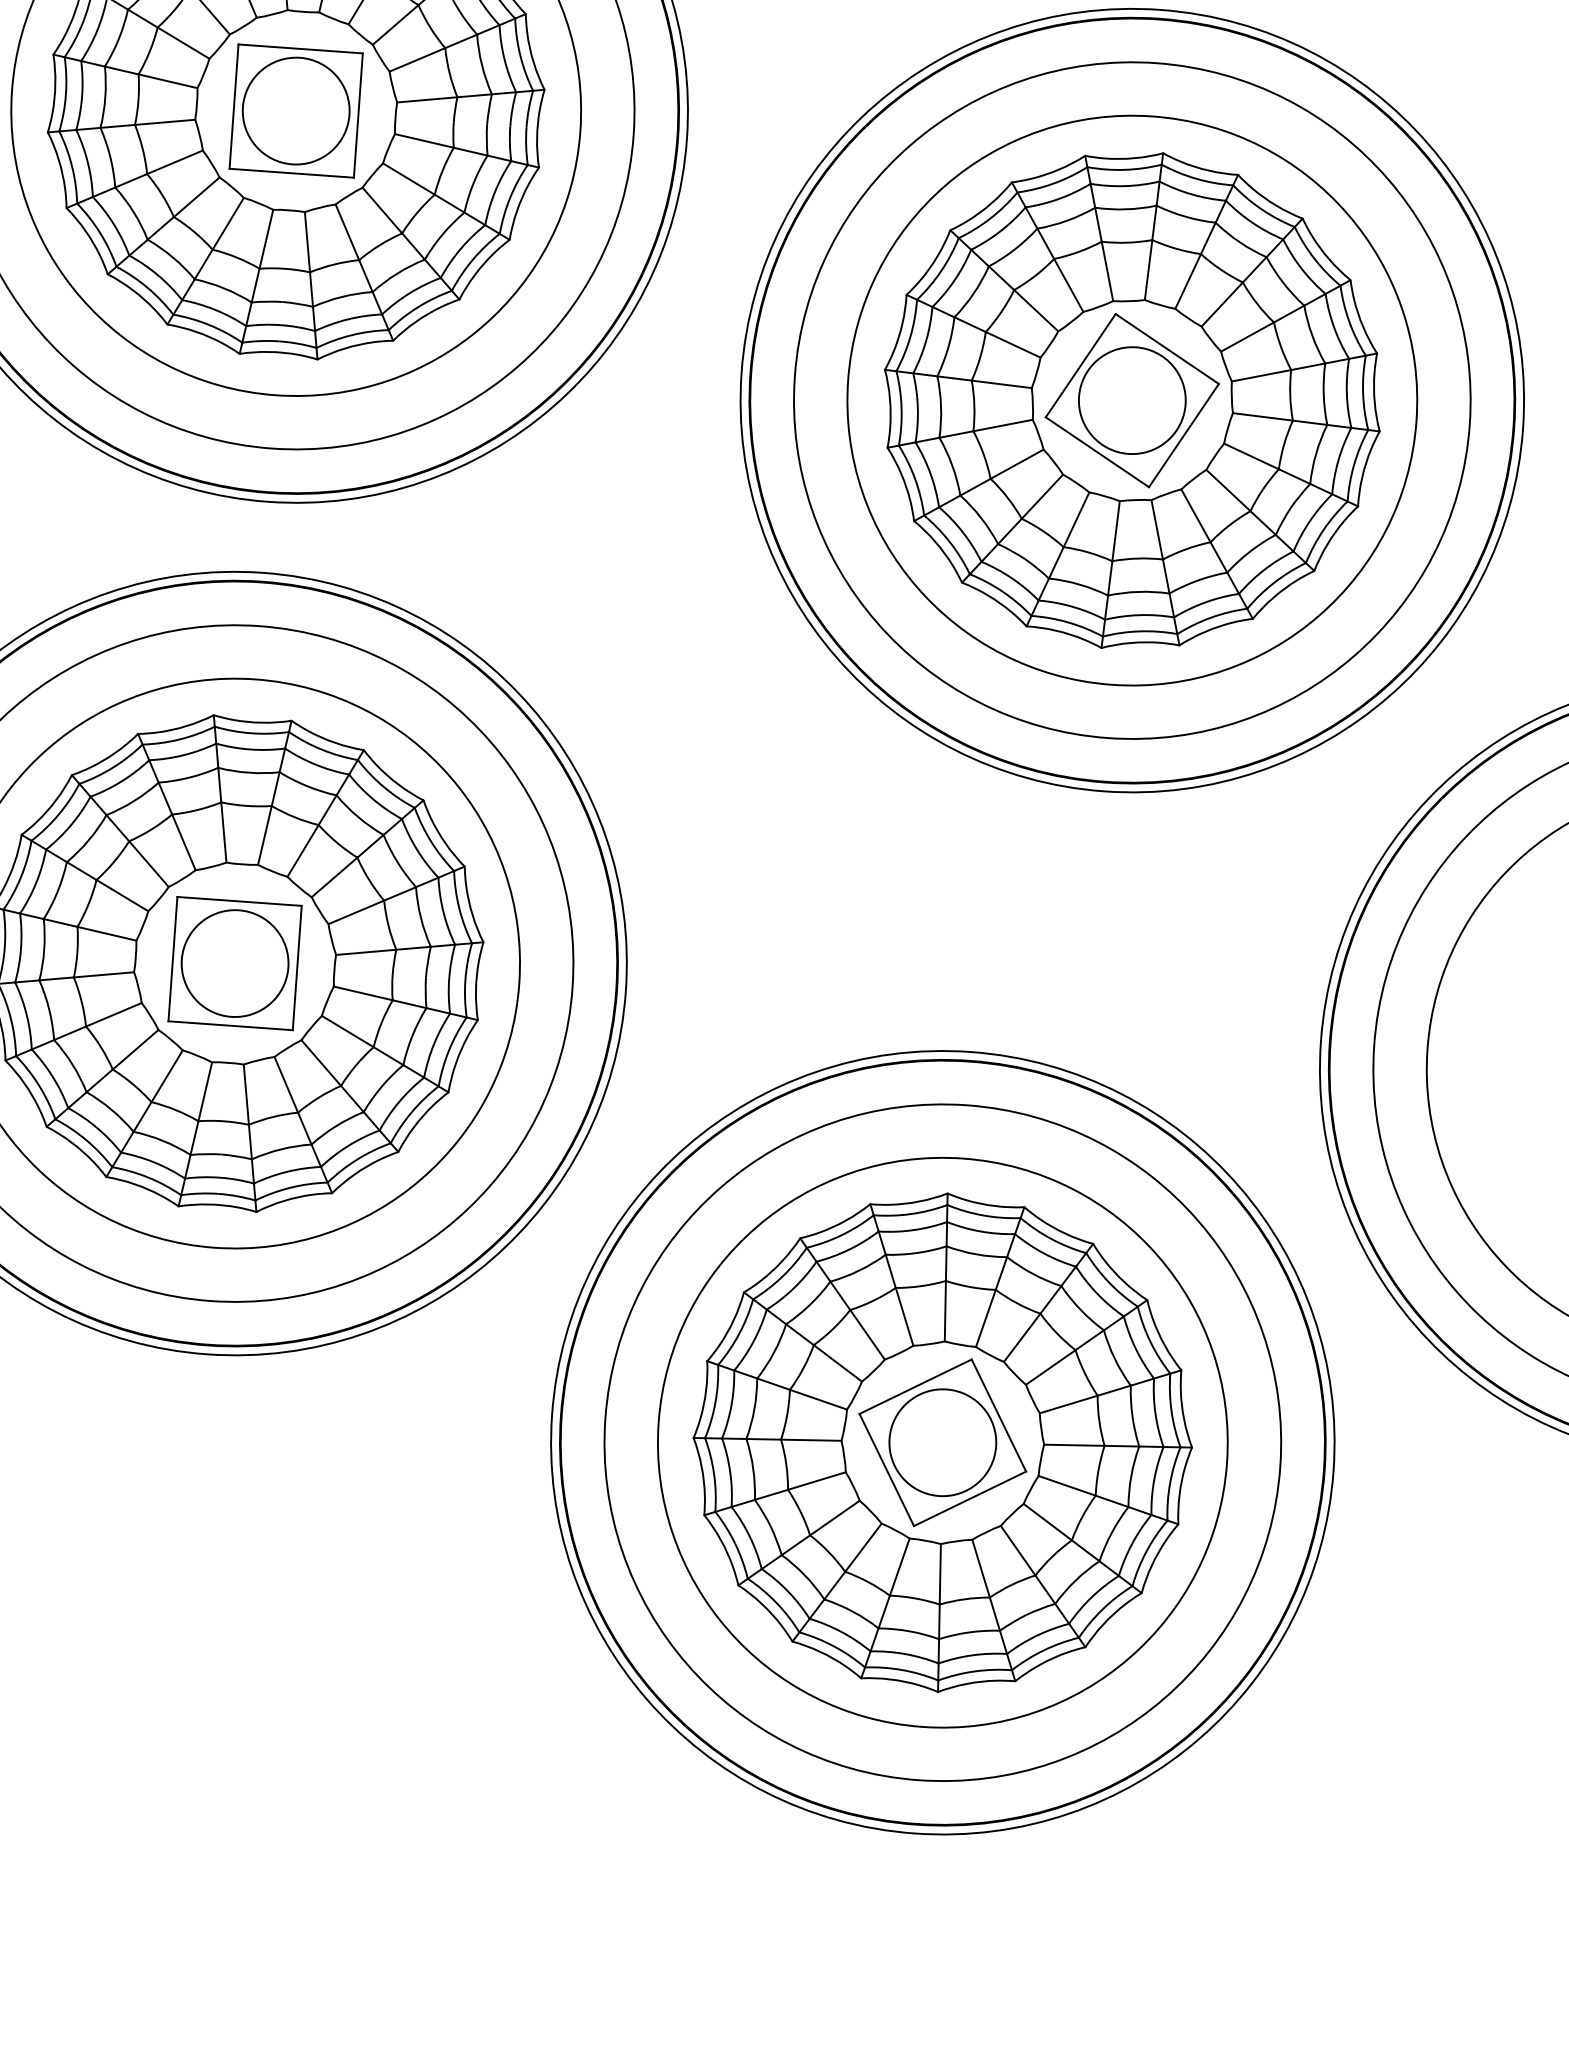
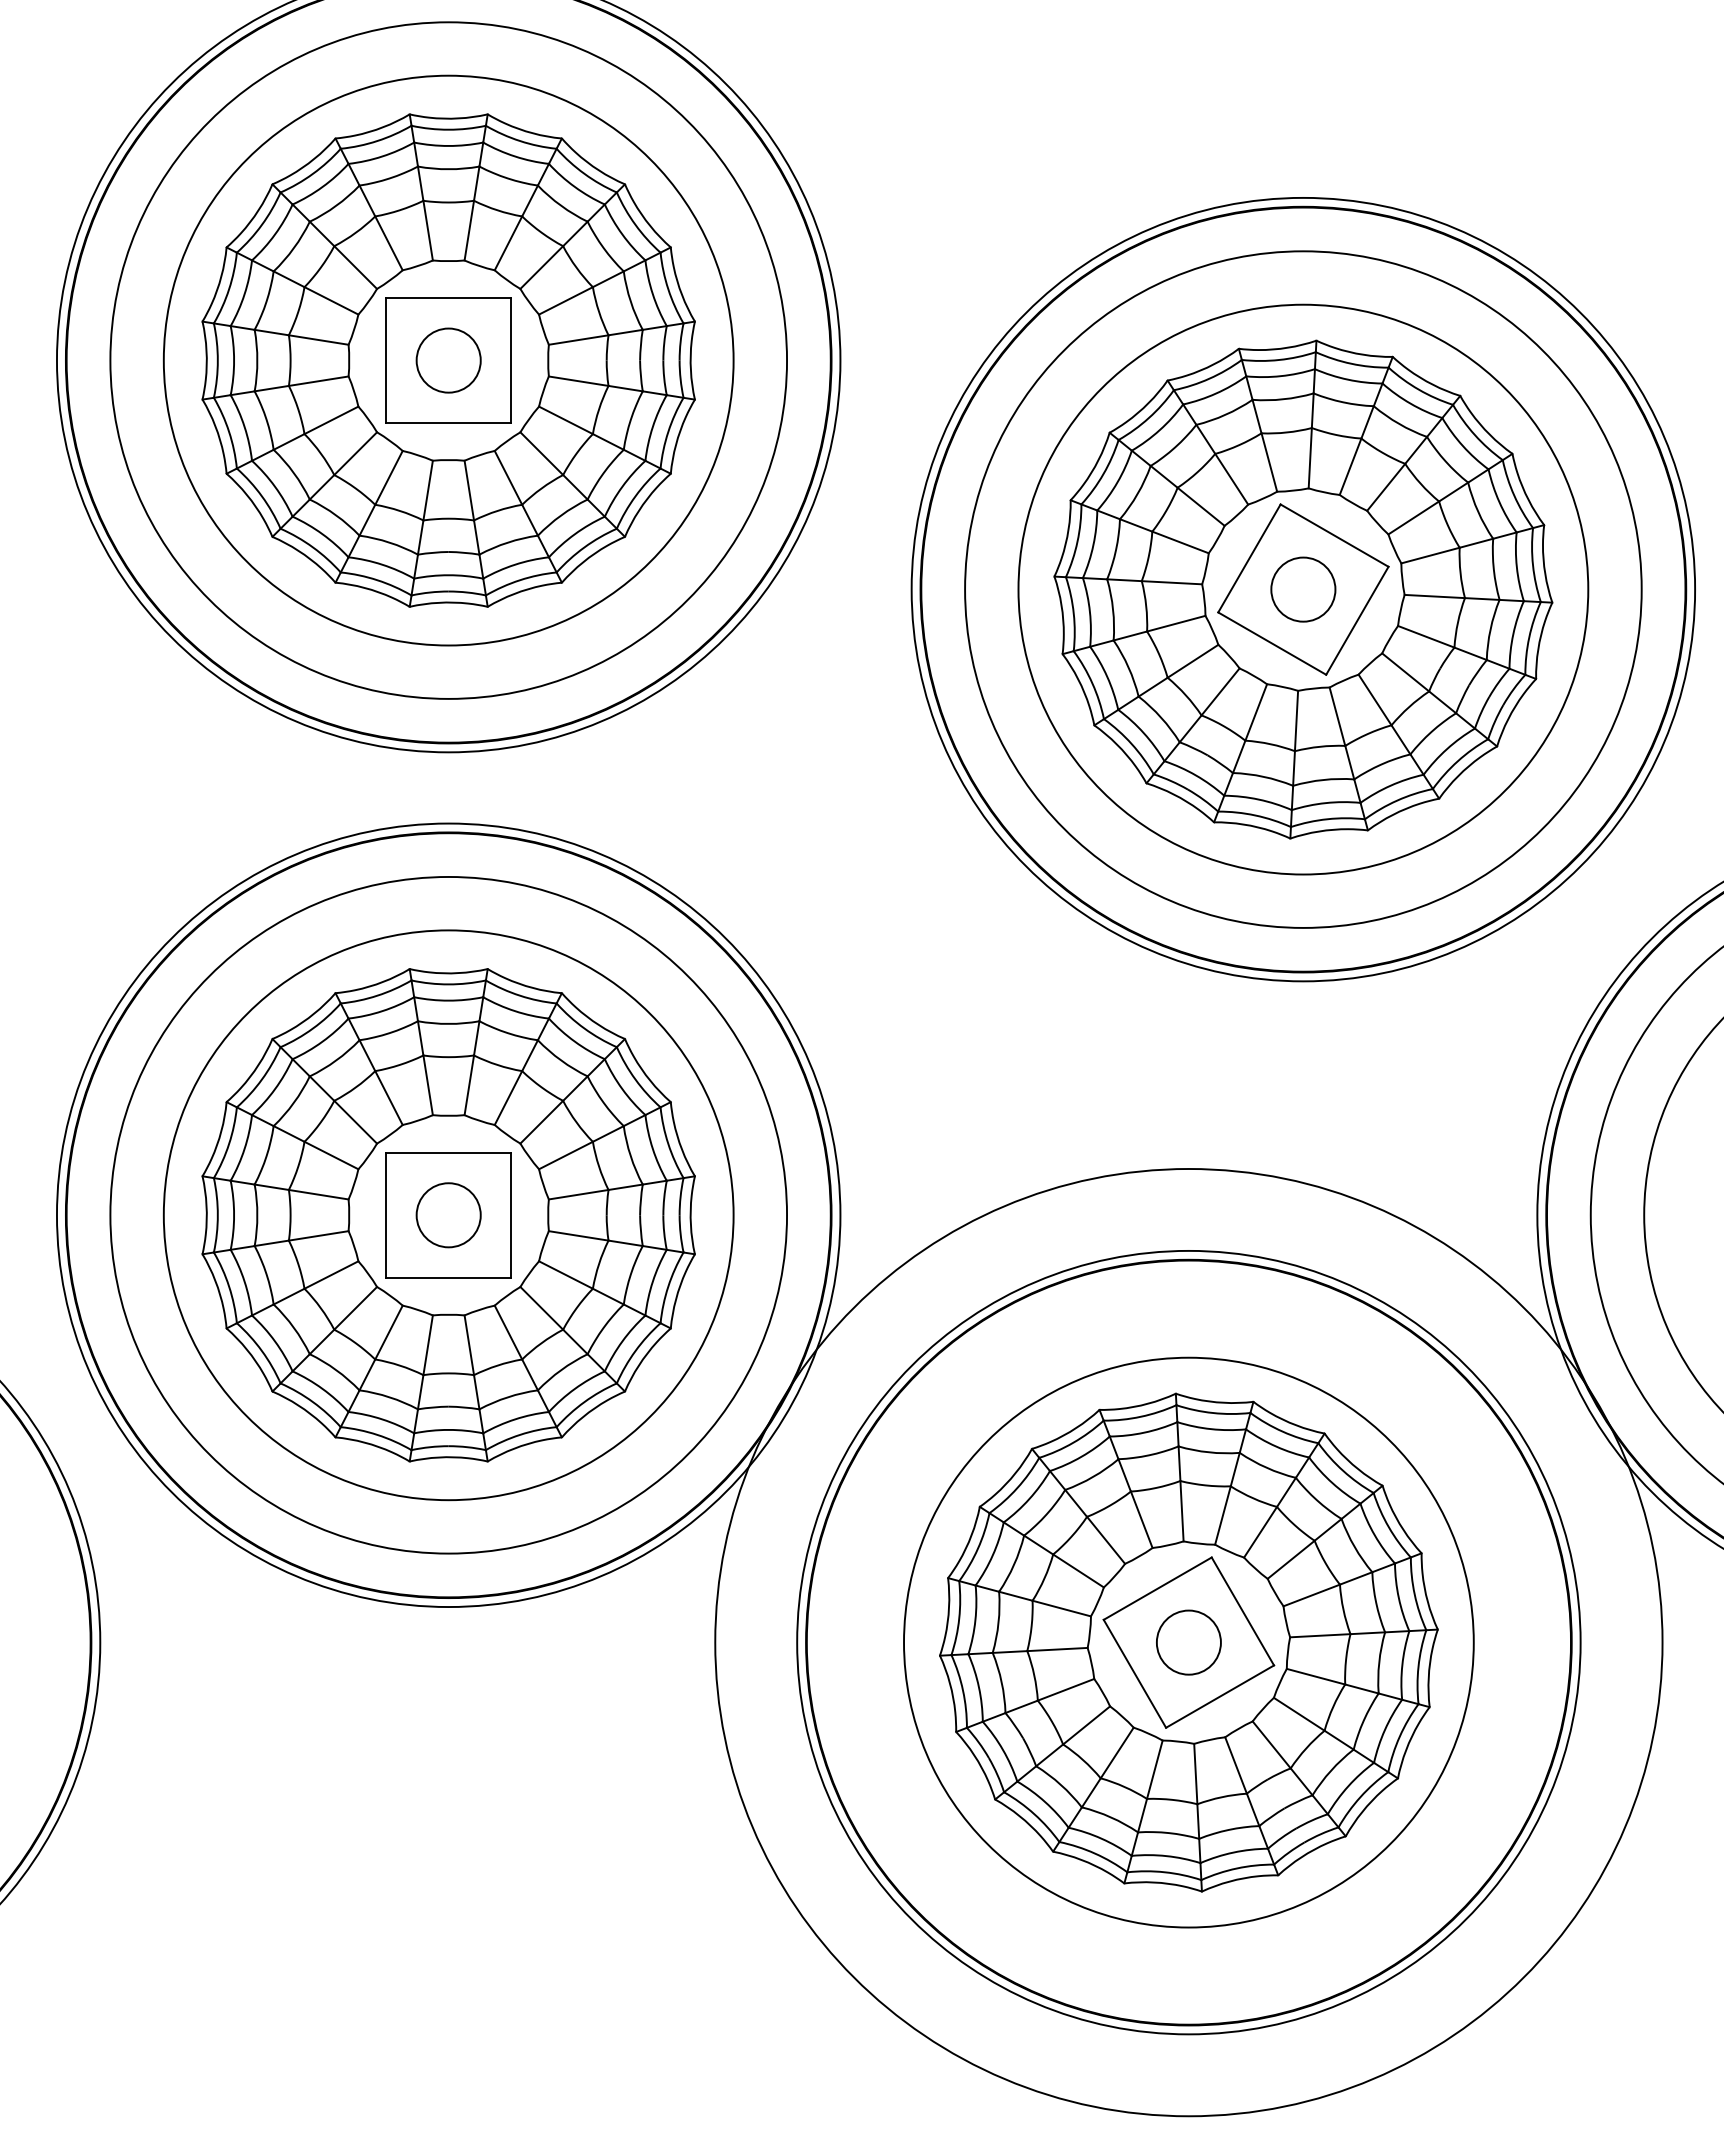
circle: (296, 110) -> (448, 360), size x0.6
circle: (1131, 400) -> (1302, 589), size x0.6
circle: (234, 962) -> (448, 1214), size x0.6
circle: (942, 1442) -> (1188, 1642), size x0.6
circle: (942, 1442) -> (1188, 1642), size x1.4

